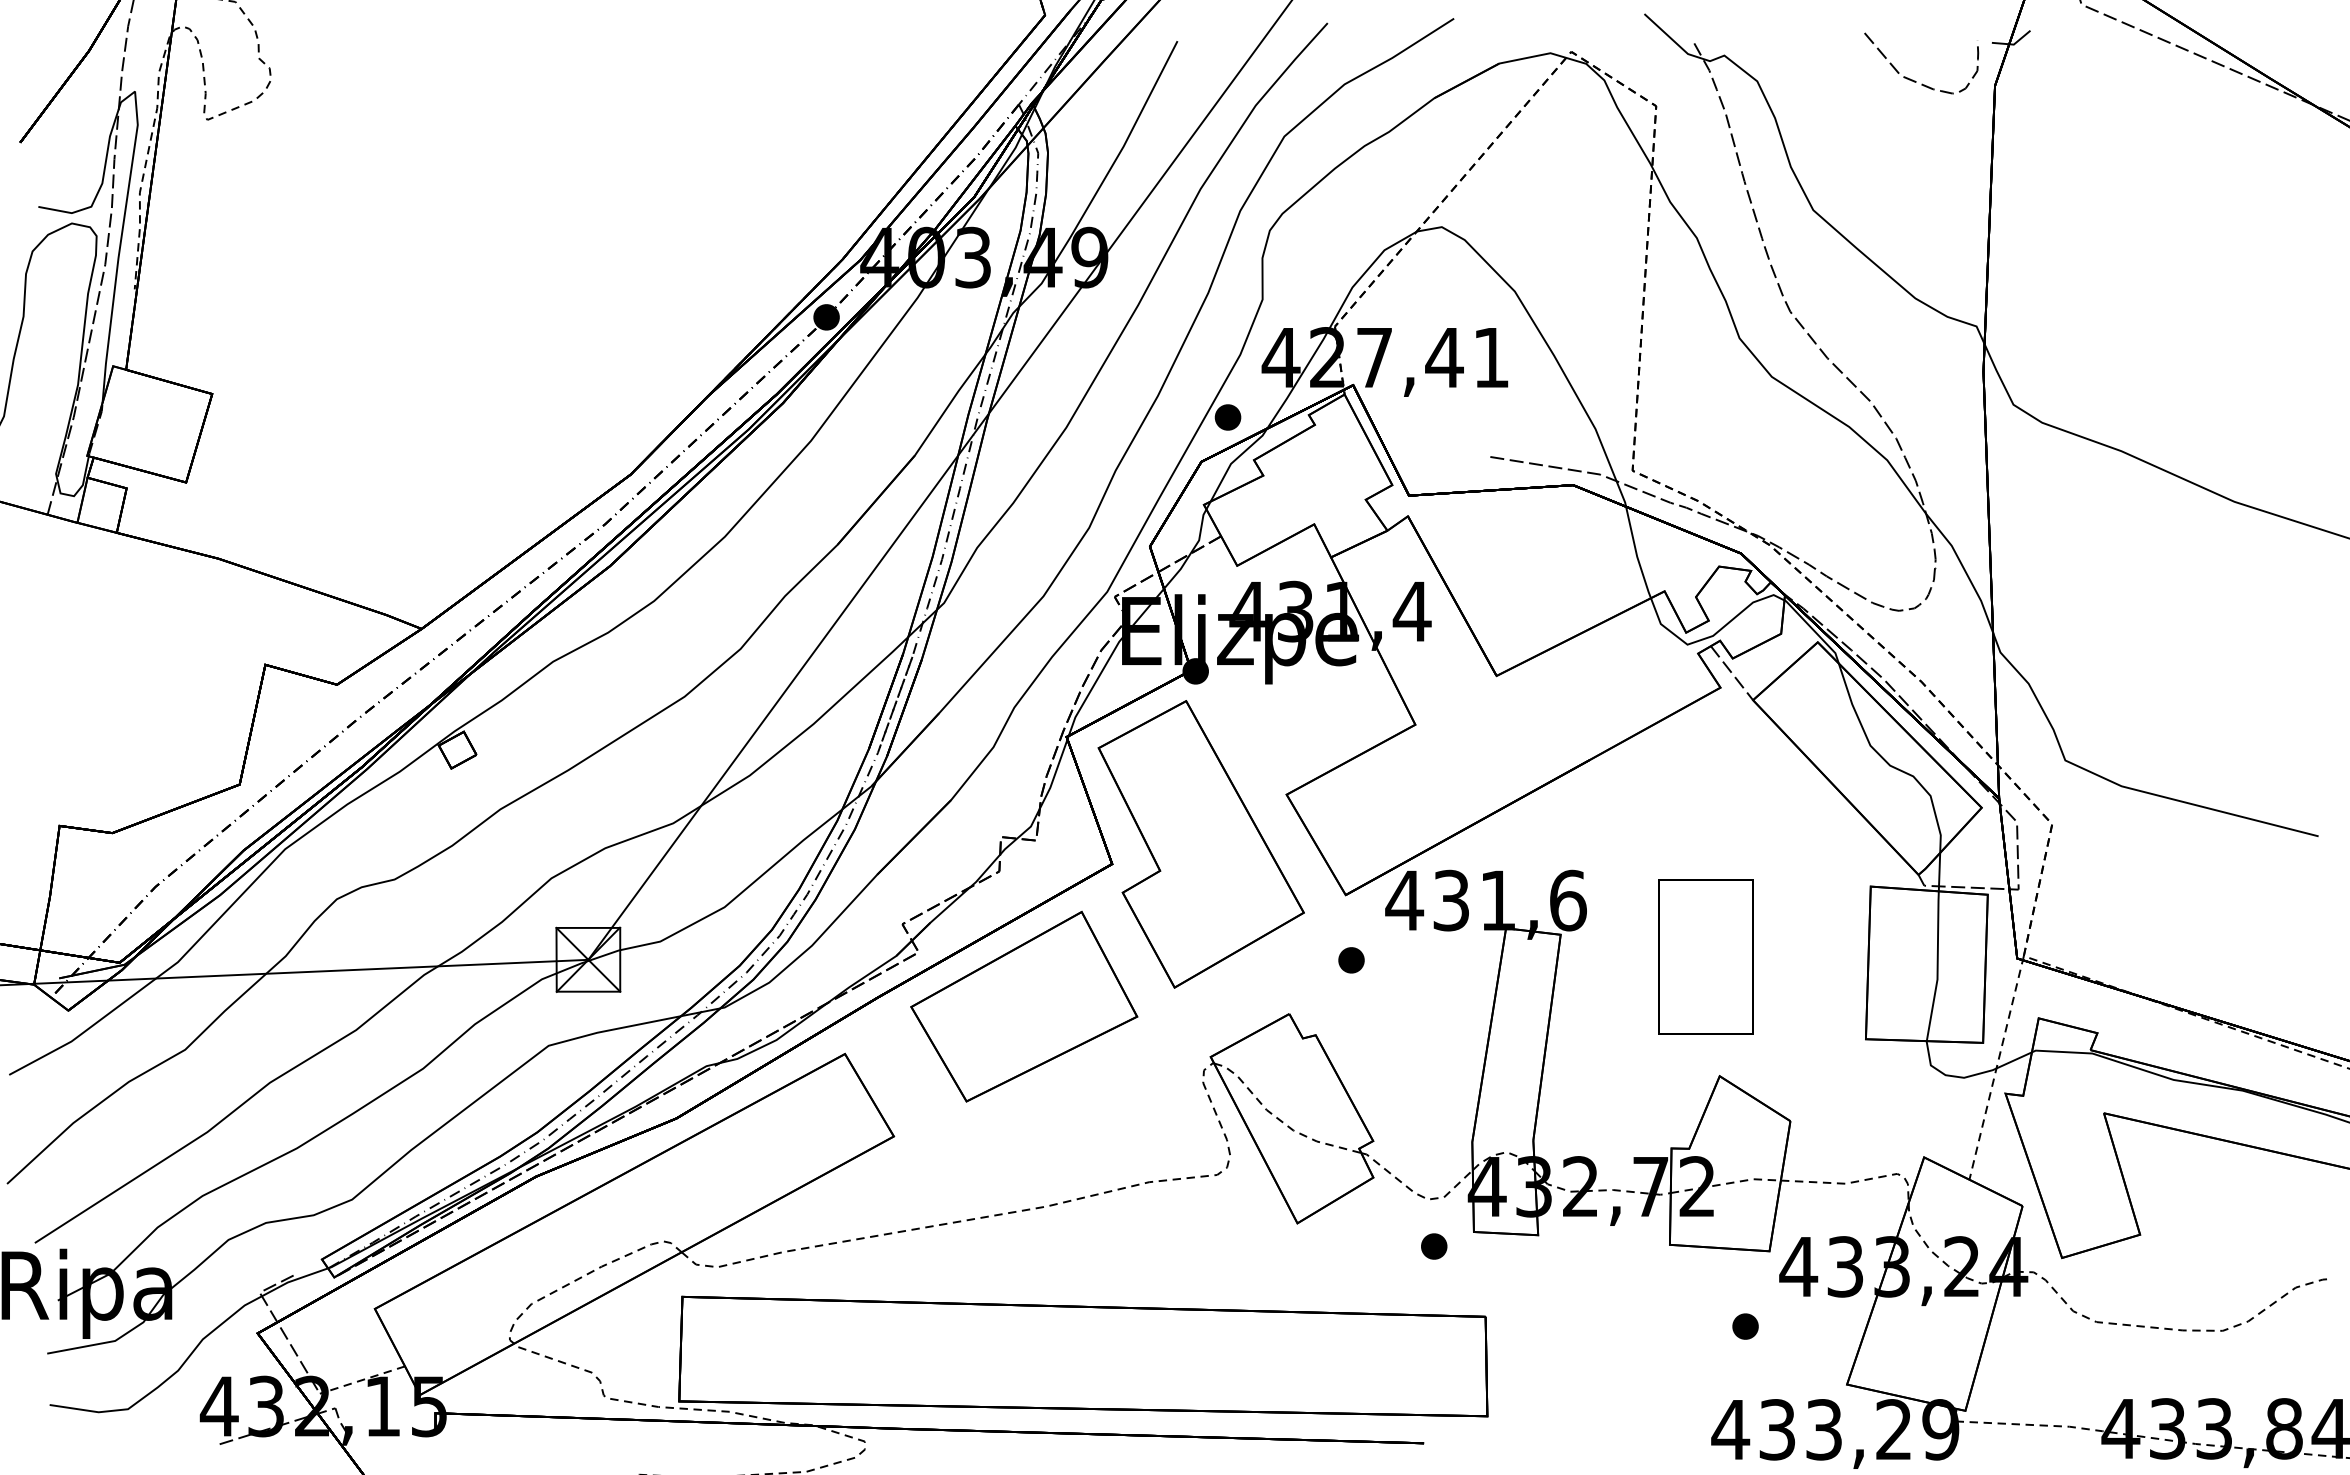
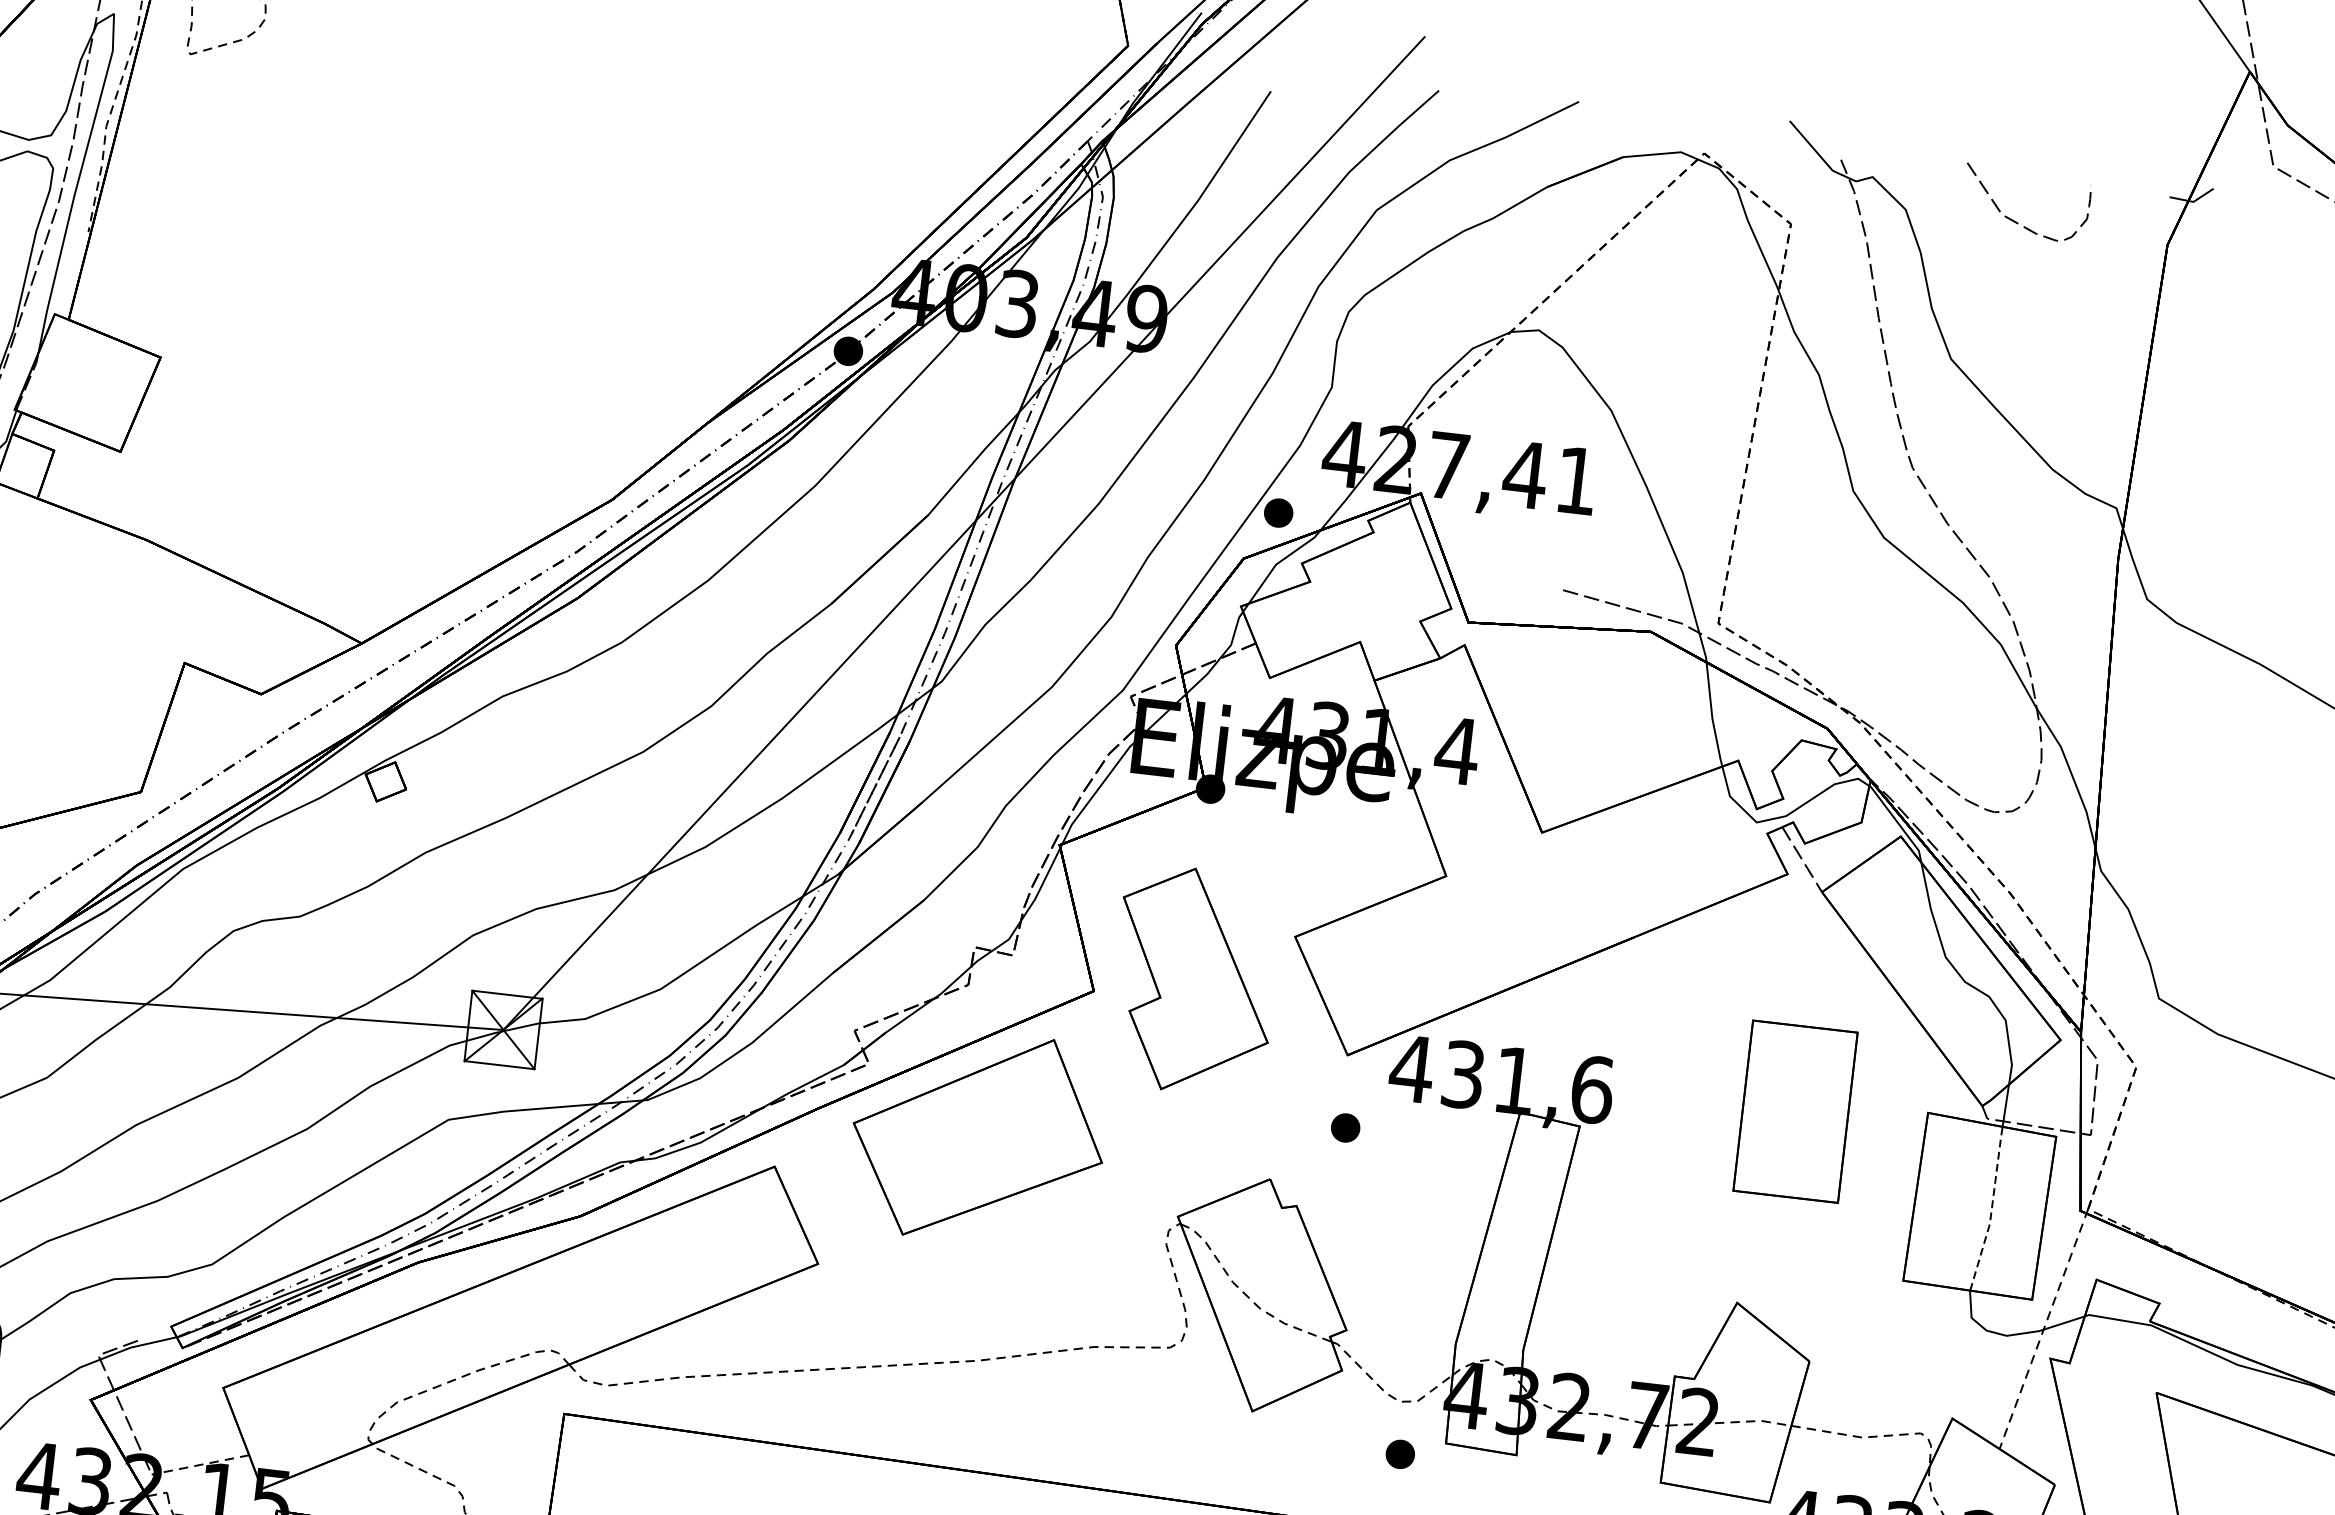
curve: (1915, 80) -> (2017, 221), moved
part: (1200, 844) -> (1193, 980), size x0.7
part: (1705, 956) -> (1794, 1110), moved
line: (1937, 965) -> (1991, 1208), solid -> dashed

